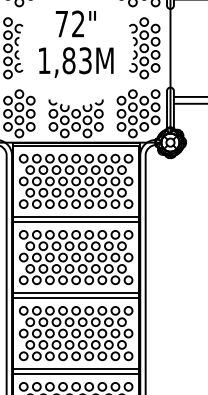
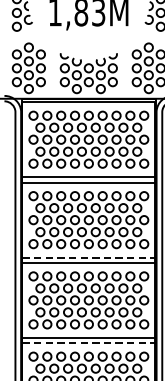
line: (76, 292) -> (89, 257), solid -> dashed
line: (76, 374) -> (89, 343), solid -> dashed

